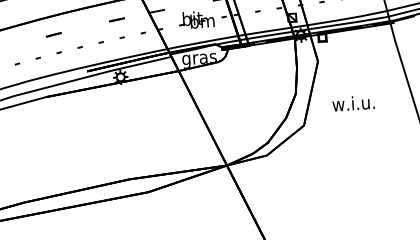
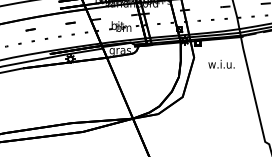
text: (353, 103) -> (221, 64), moved

